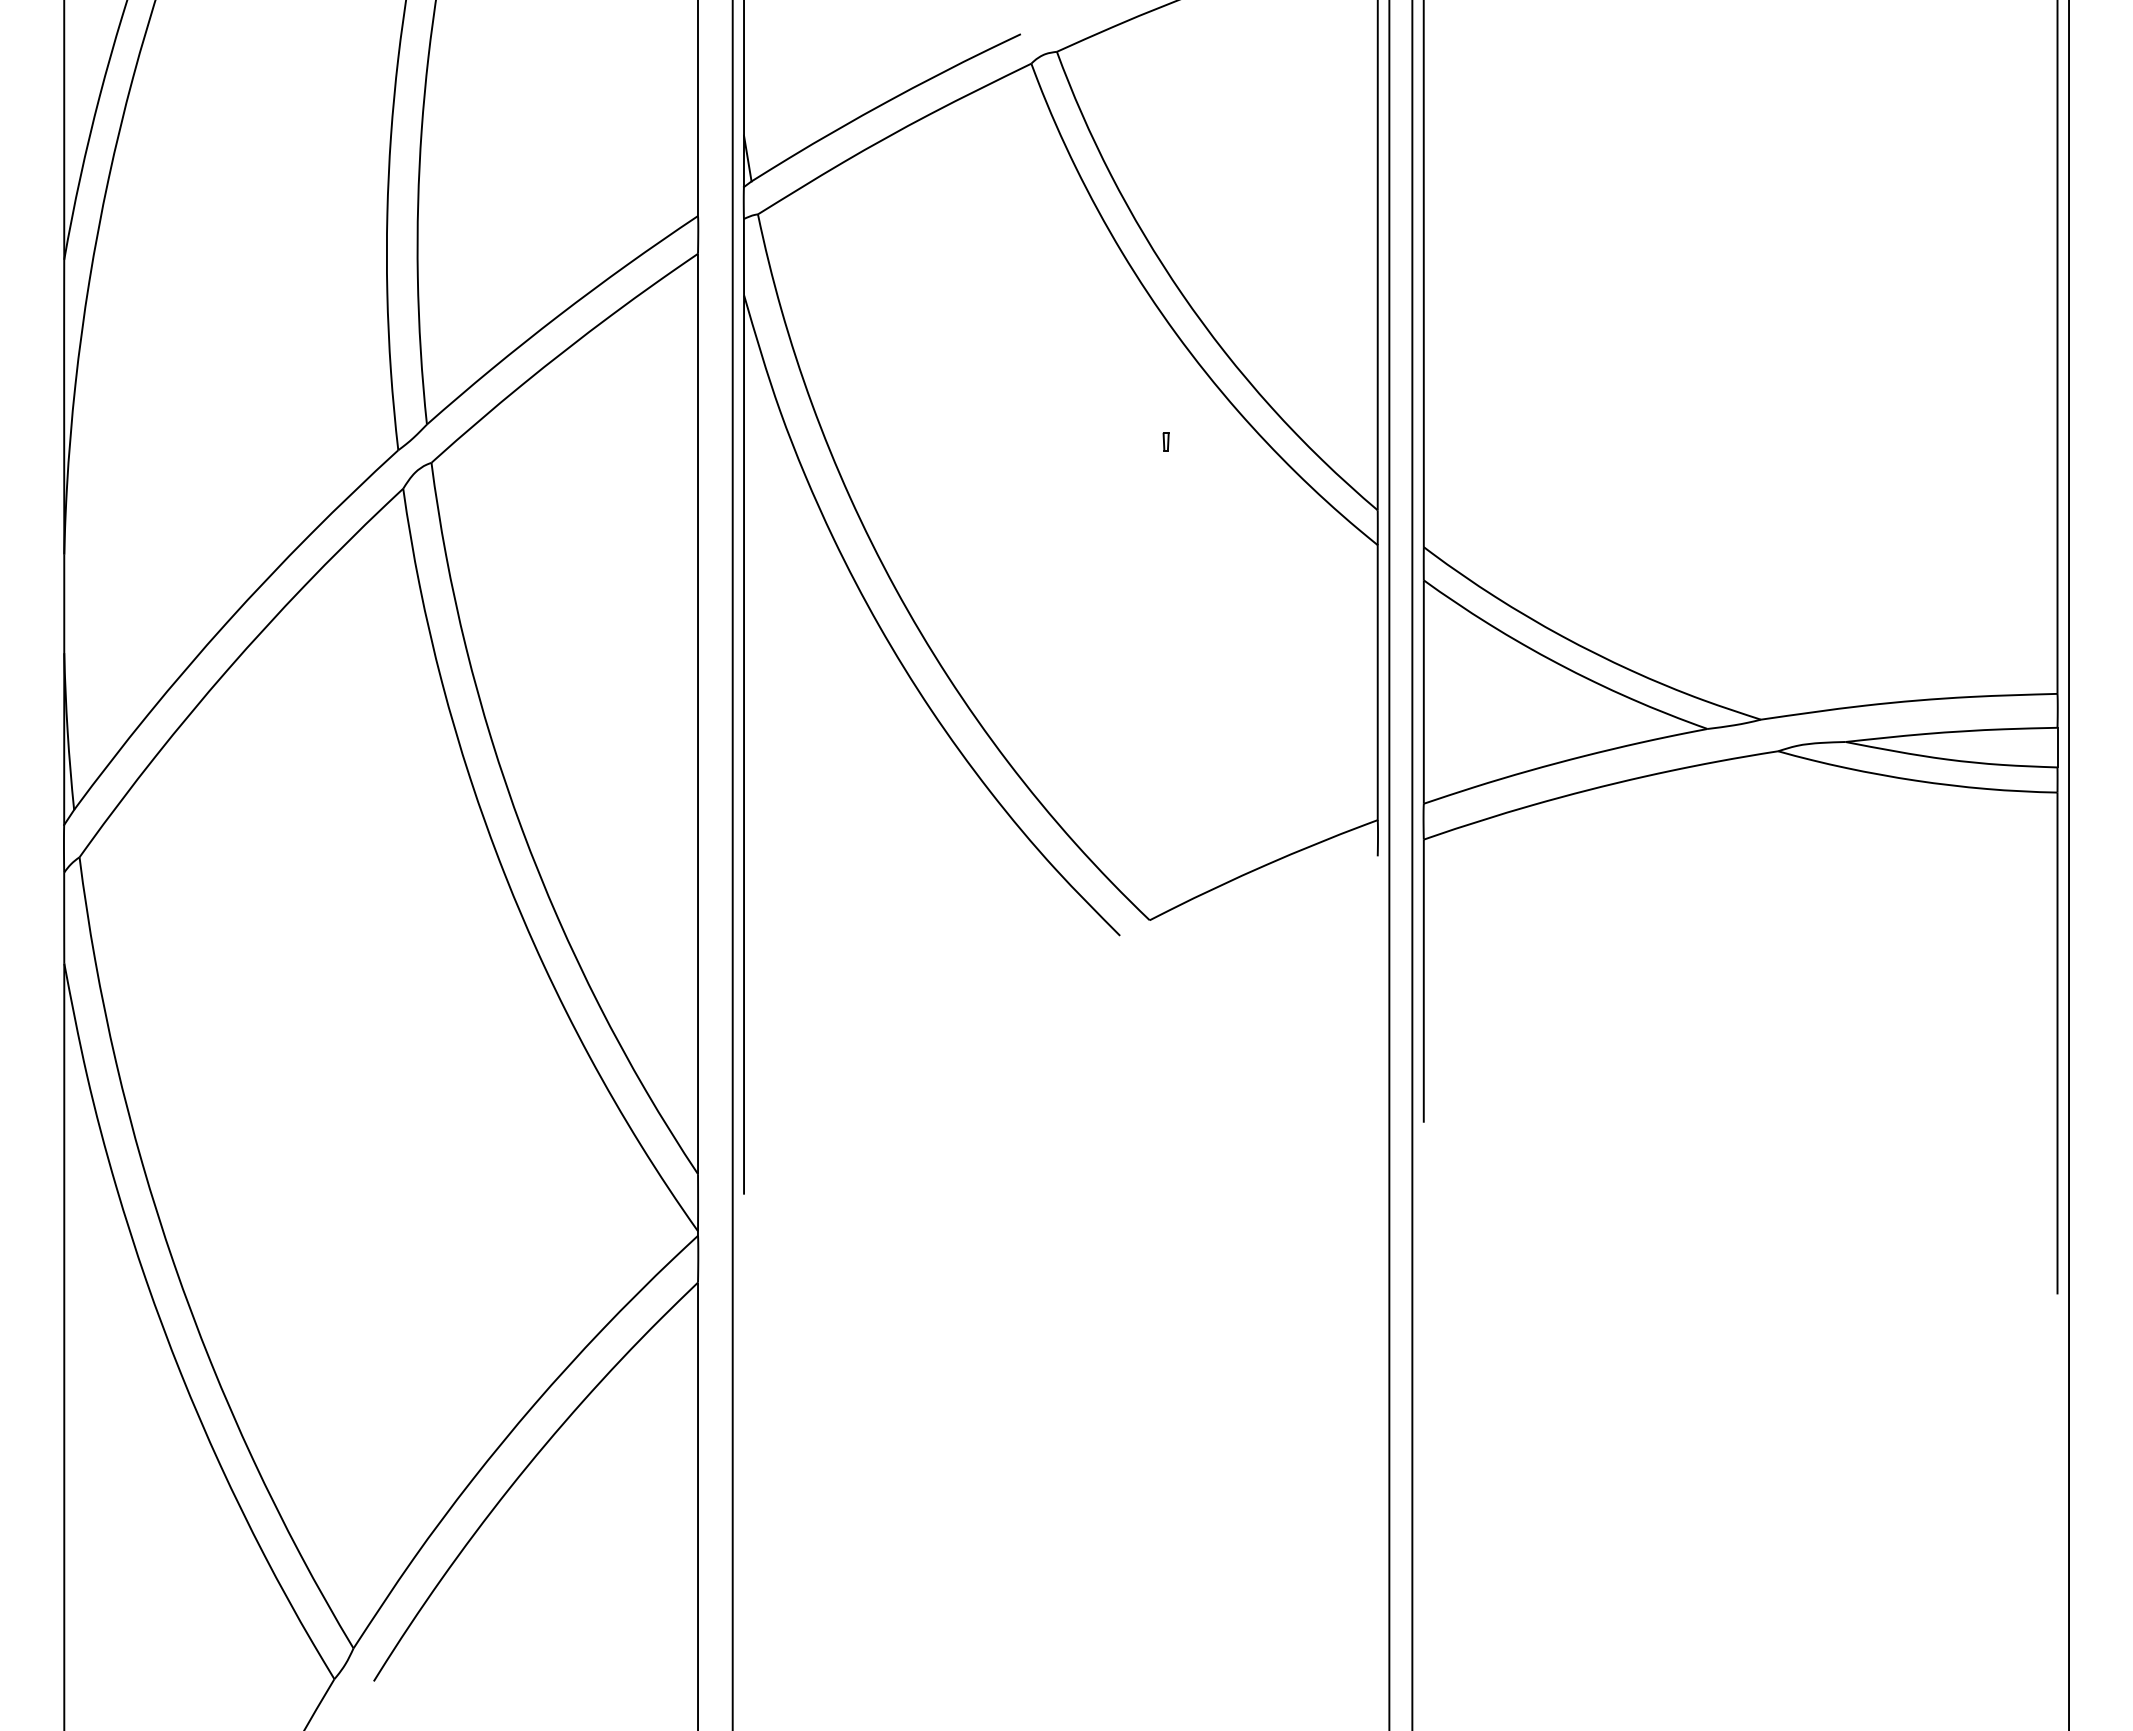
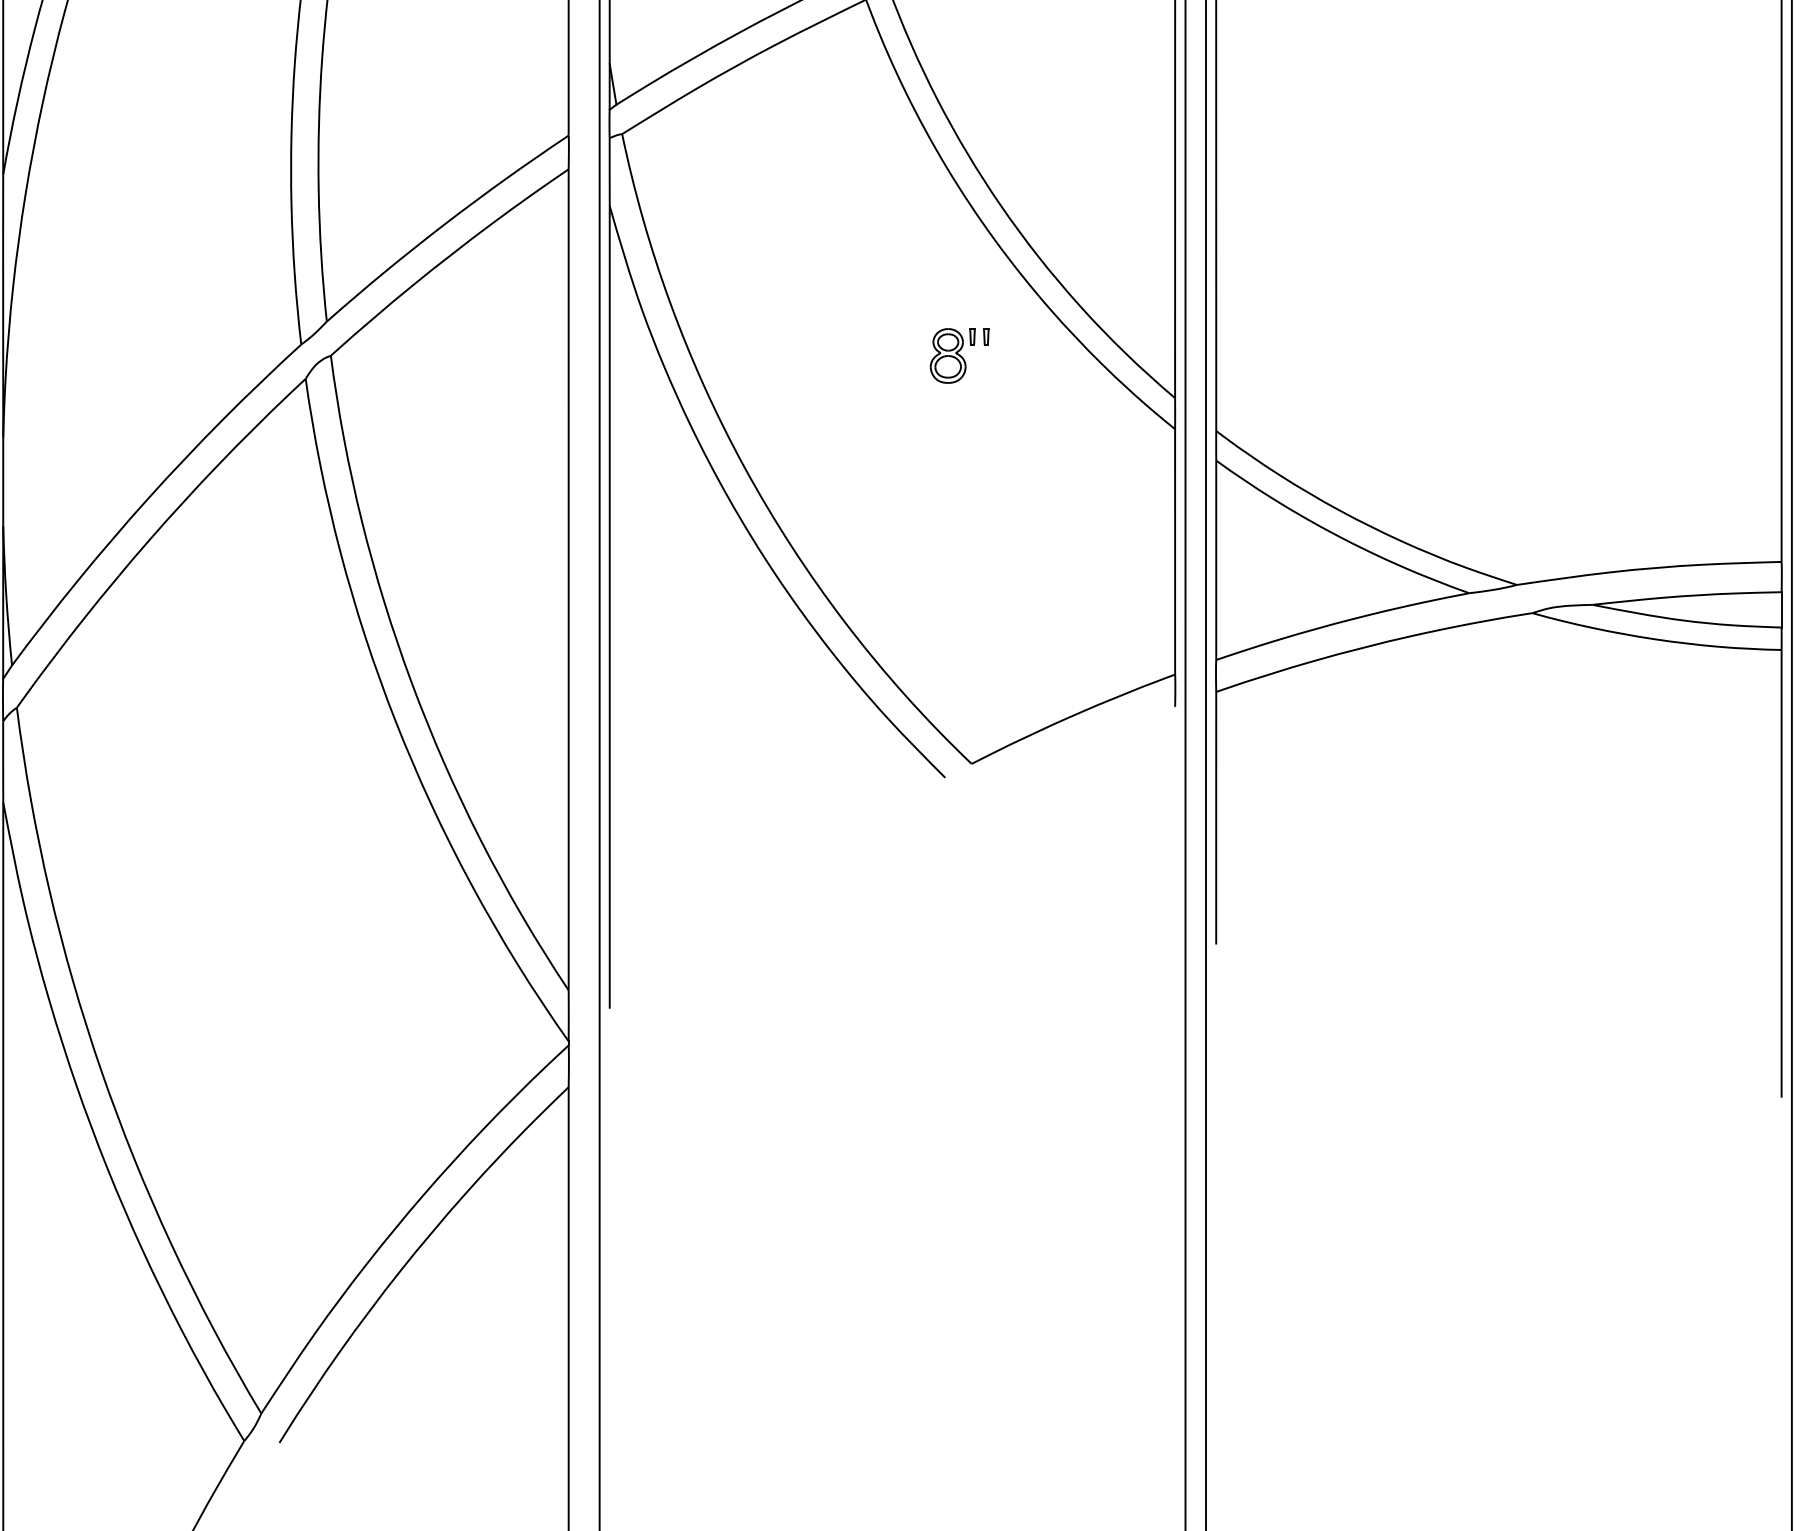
part: (1128, 463) -> (952, 356), added

